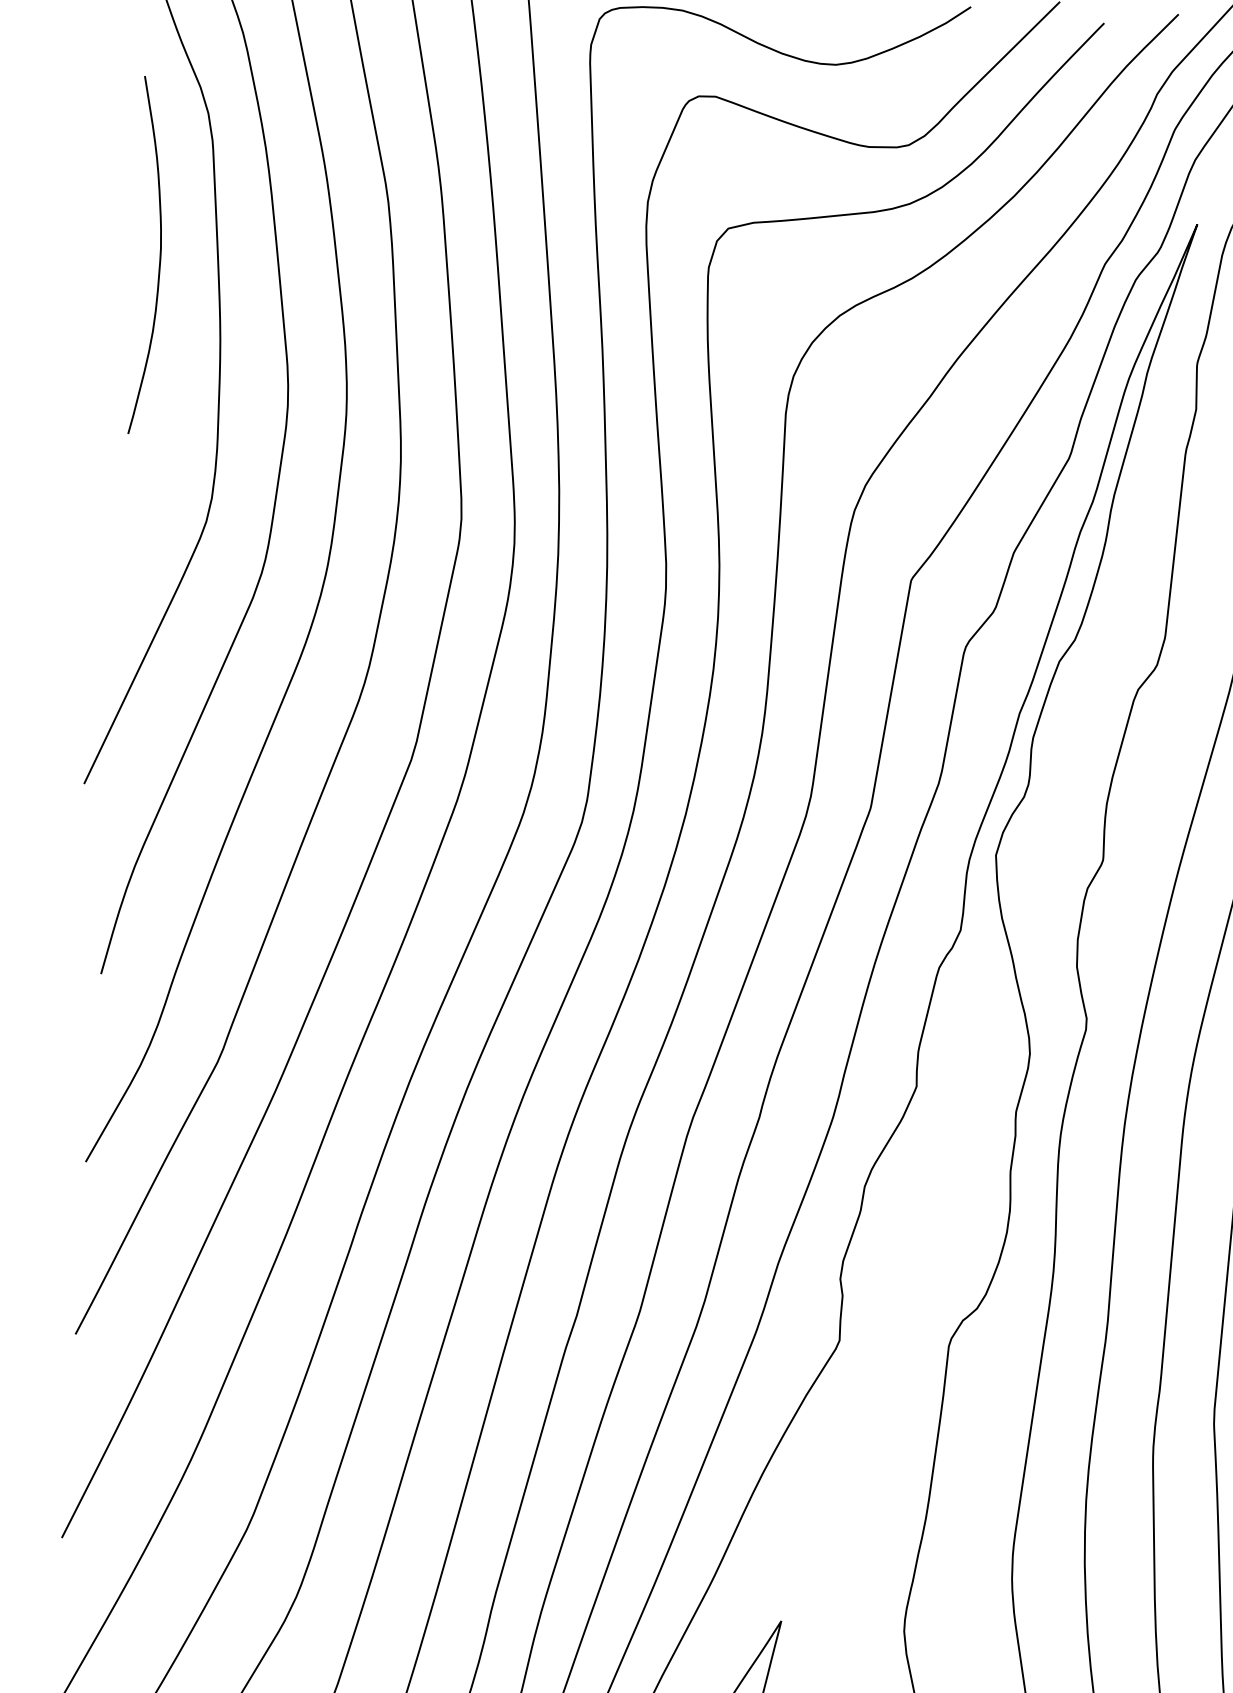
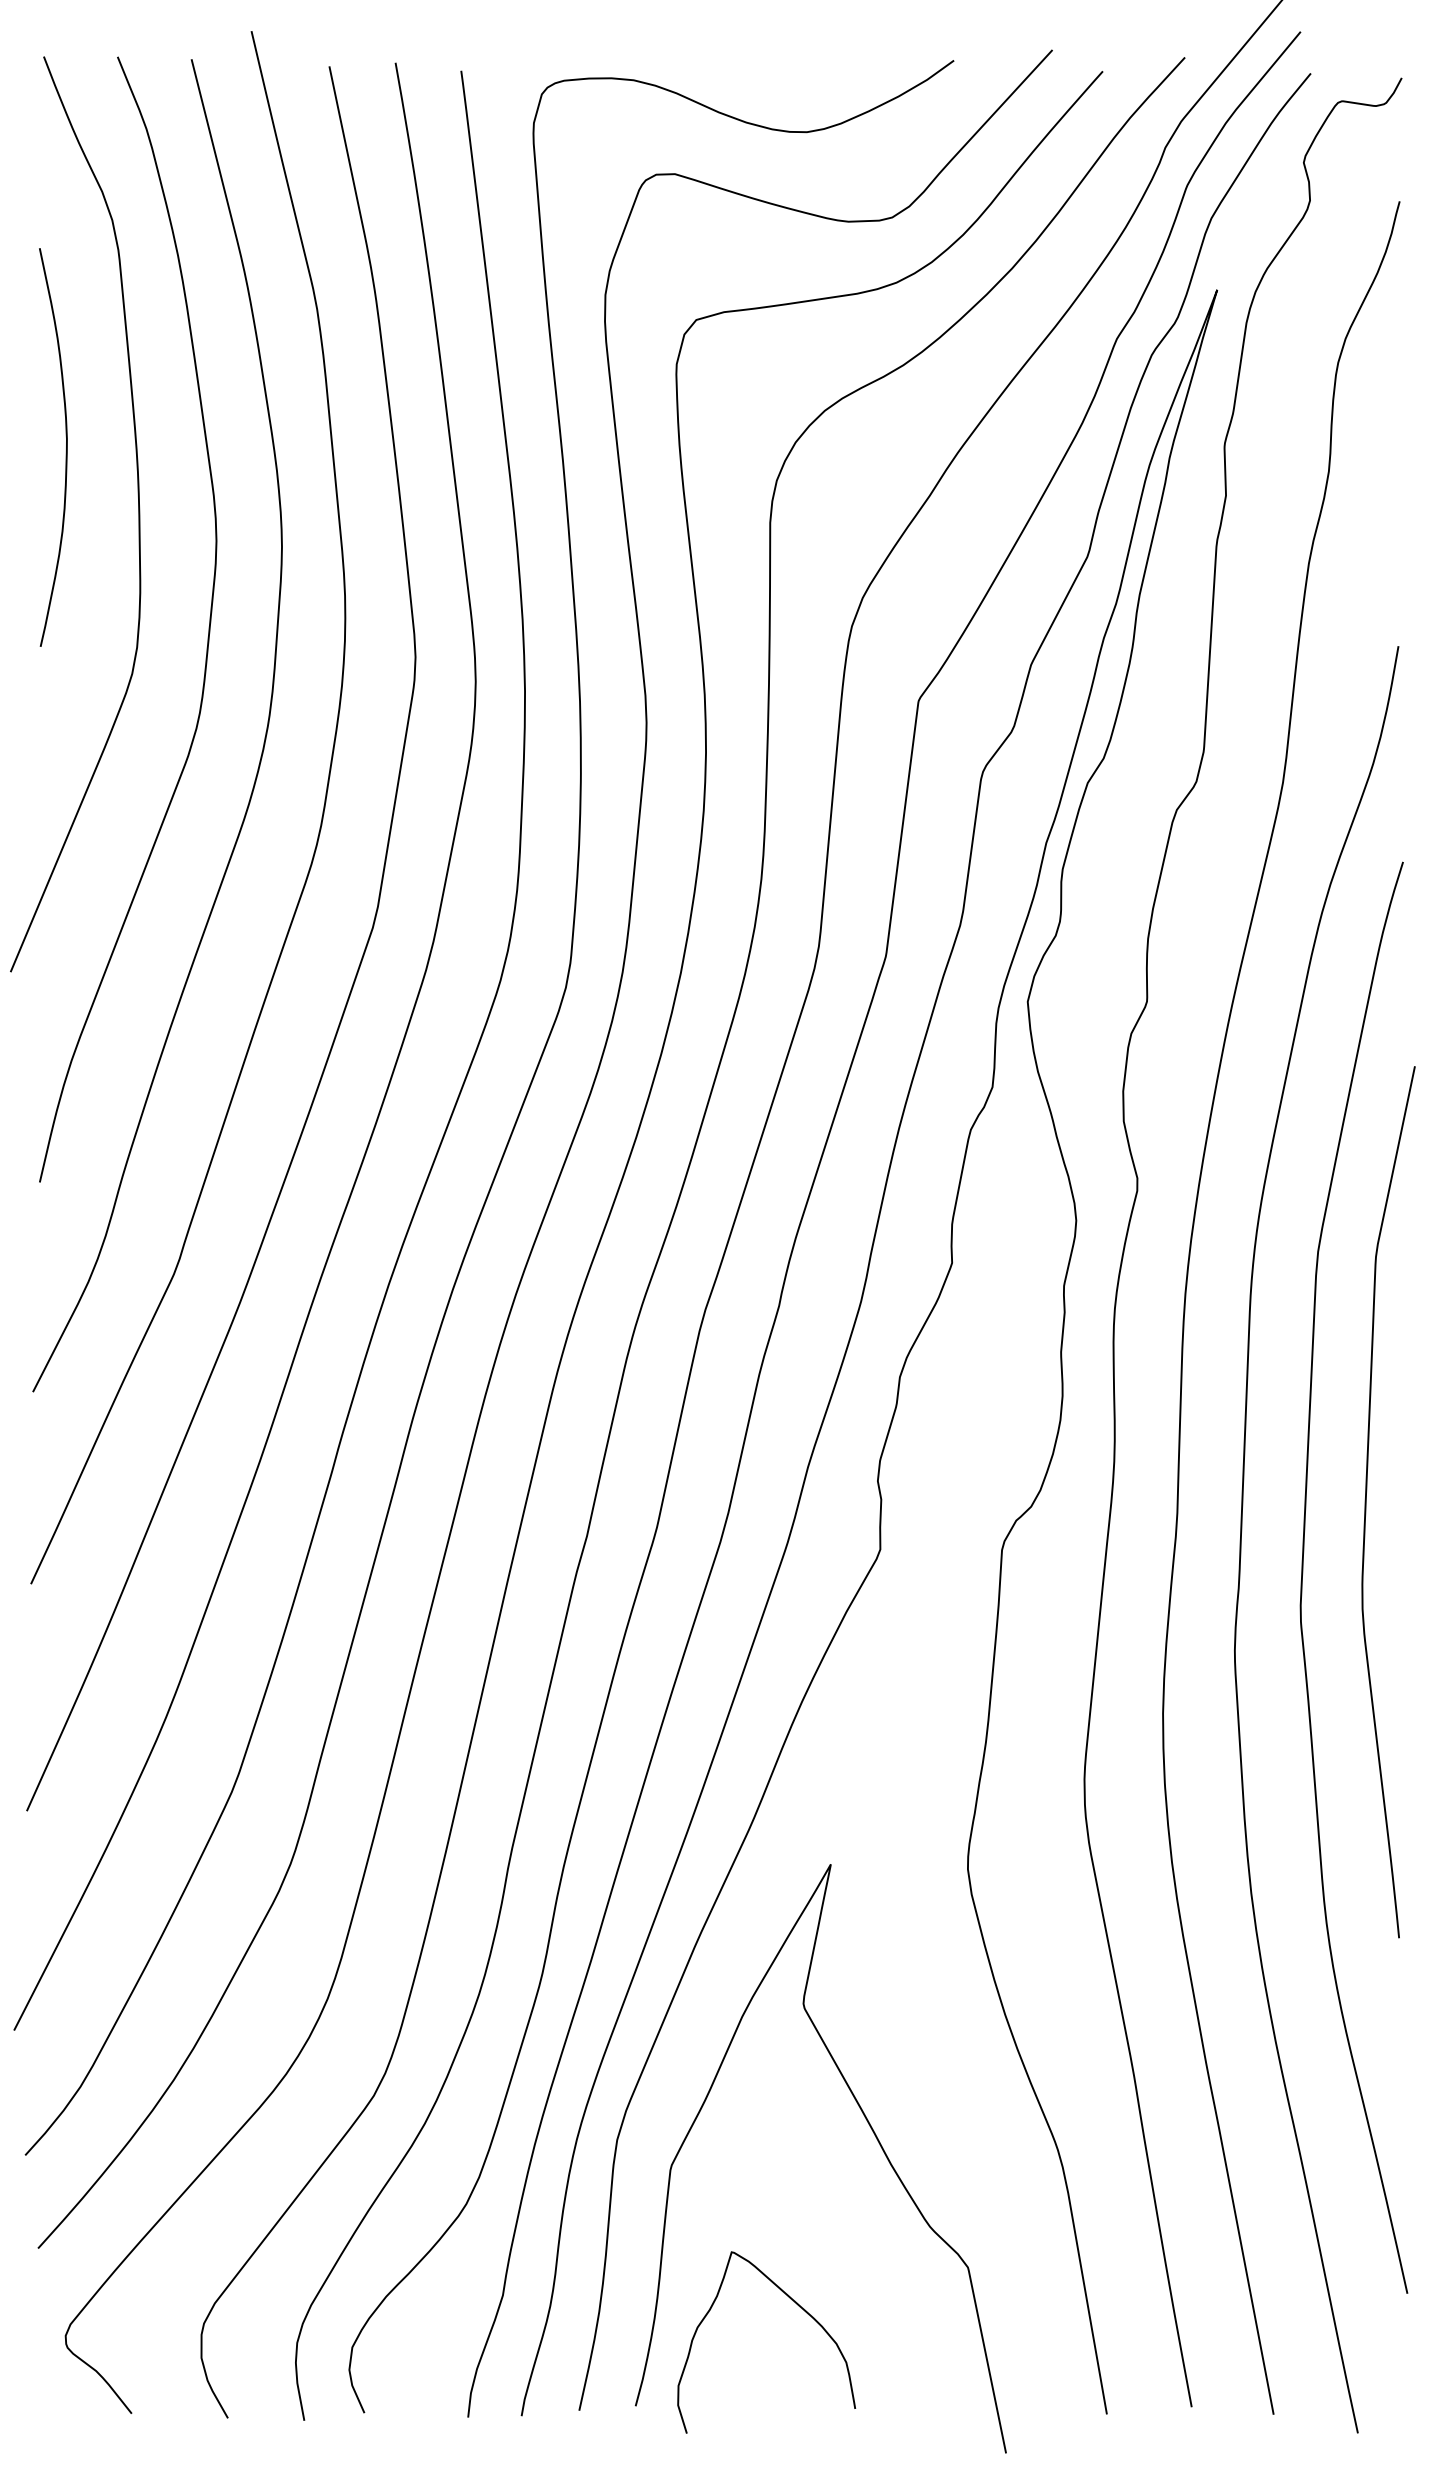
curve: (160, 256) -> (66, 447), moved

